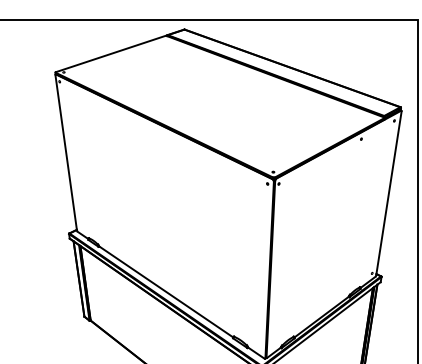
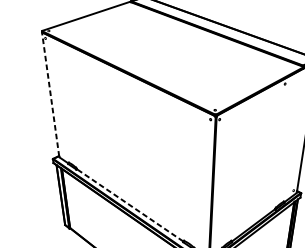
line: (66, 152) -> (50, 94), solid -> dashed
line: (165, 291) -> (129, 205), solid -> dashed

